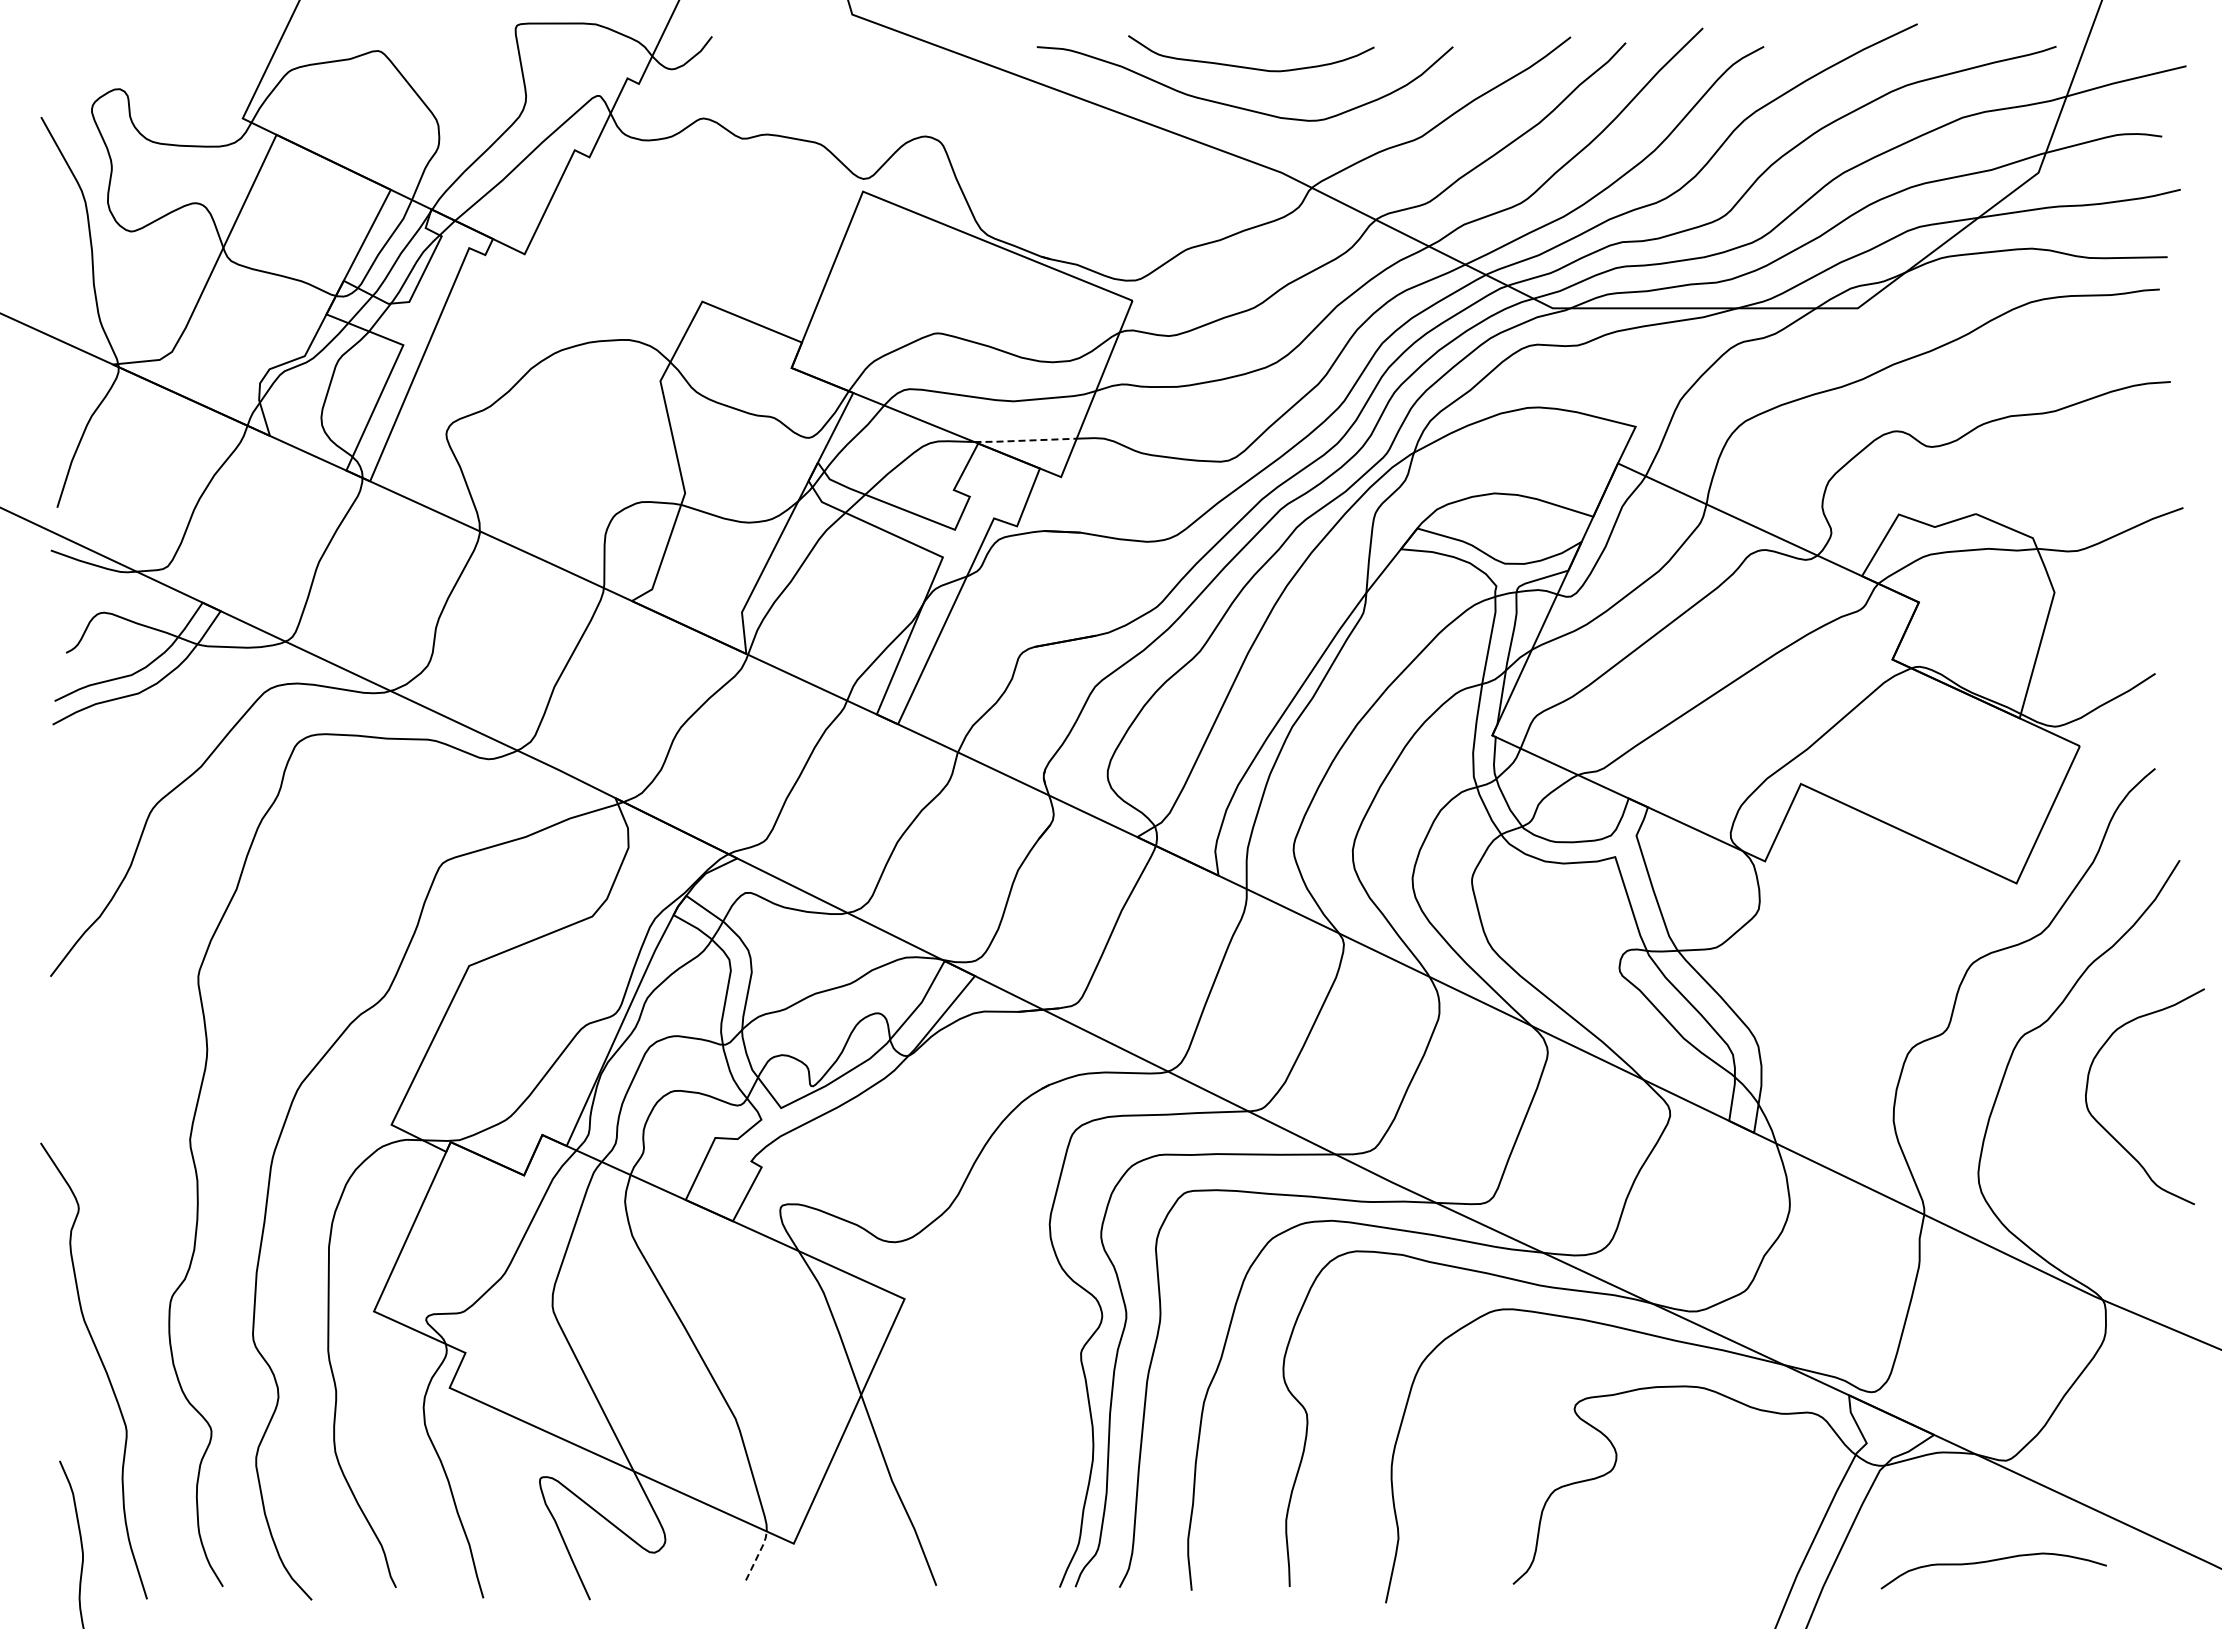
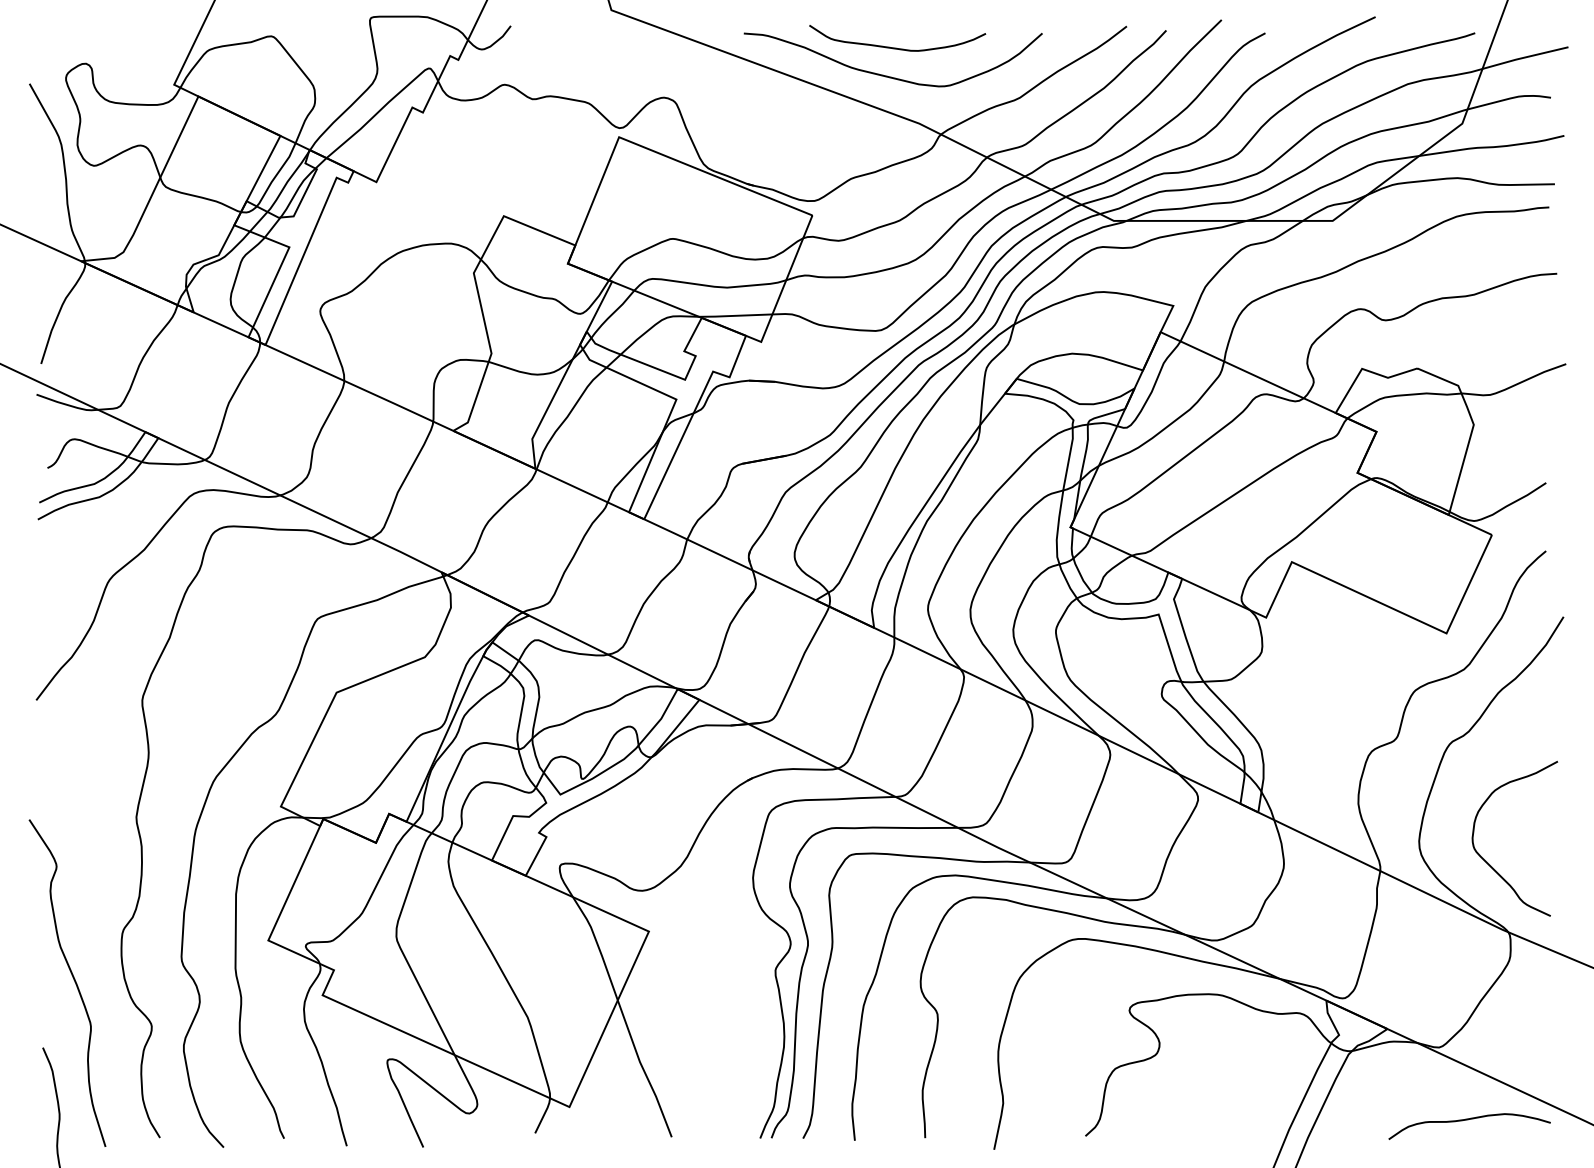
line: (1024, 440) -> (734, 315), dashed -> solid
curve: (2108, 1131) -> (1488, 863), moved
line: (758, 1554) -> (544, 1114), dashed -> solid
curve: (1993, 1561) -> (1469, 1119), moved

